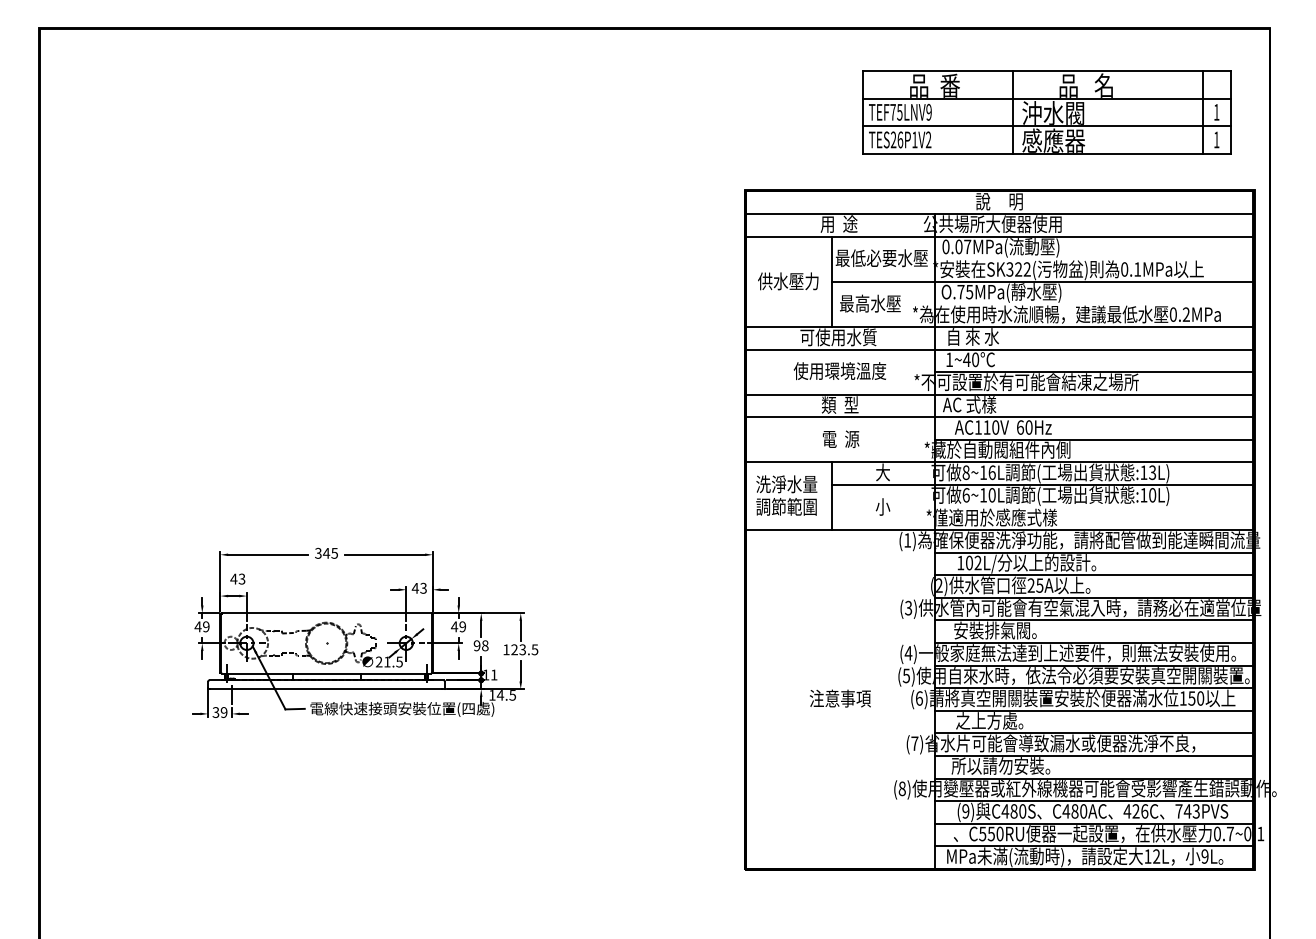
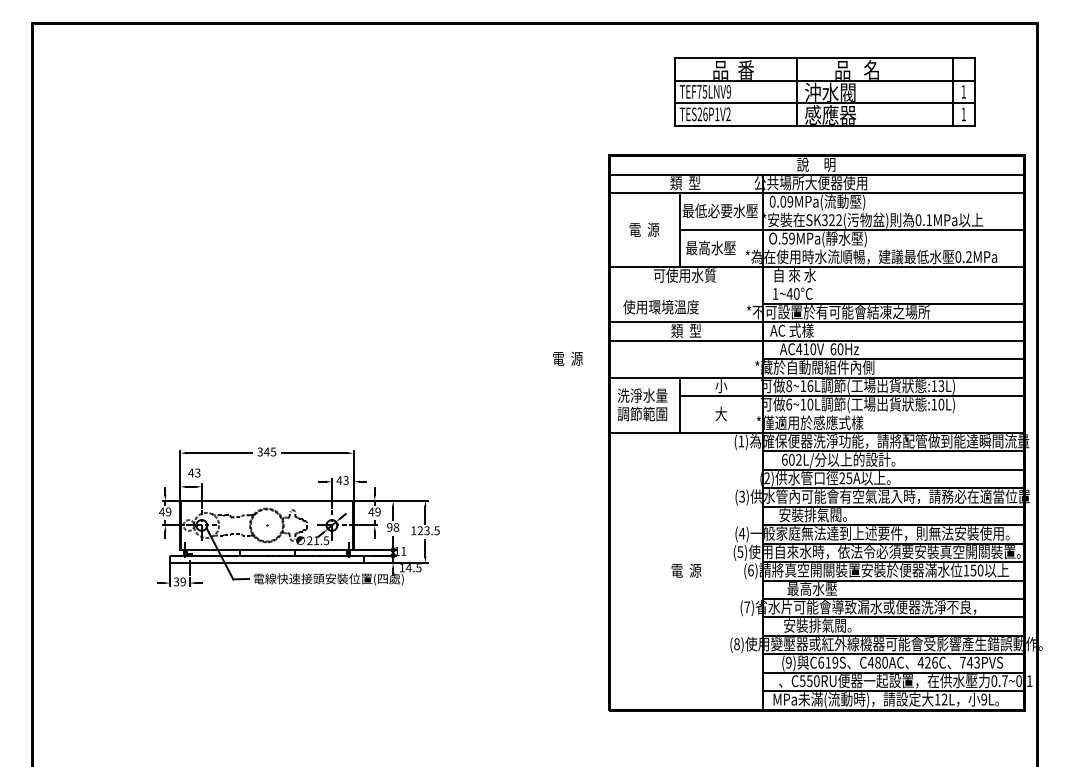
part: (1046, 111) -> (824, 91), moved
text: (839, 224) -> (685, 183), 用  途 -> 類  型
text: (967, 246) -> (790, 201), 0.07MPa( -> 0.09MPa(
text: (787, 280) -> (643, 229), 供水壓力 -> 電  源
text: (965, 291) -> (788, 238), O.75MPa( -> O.59MPa(
line: (999, 349) -> (816, 285), removed
text: (839, 370) -> (660, 306), moved
text: (978, 427) -> (799, 349), AC110V -> AC410V
text: (840, 438) -> (567, 358), moved
text: (883, 474) -> (721, 387), 大 -> 小
text: (883, 506) -> (721, 413), 小 -> 大
text: (960, 562) -> (784, 459), 102L/ -> 602L/
text: (840, 698) -> (686, 570), 注意事項 -> 電  源
text: (989, 720) -> (808, 588), 之上方處。 -> 最高水壓
text: (1000, 765) -> (817, 625), 所以請勿安裝。 -> 安裝排氣閥。
text: (1014, 811) -> (828, 662), C480S -> C619S

